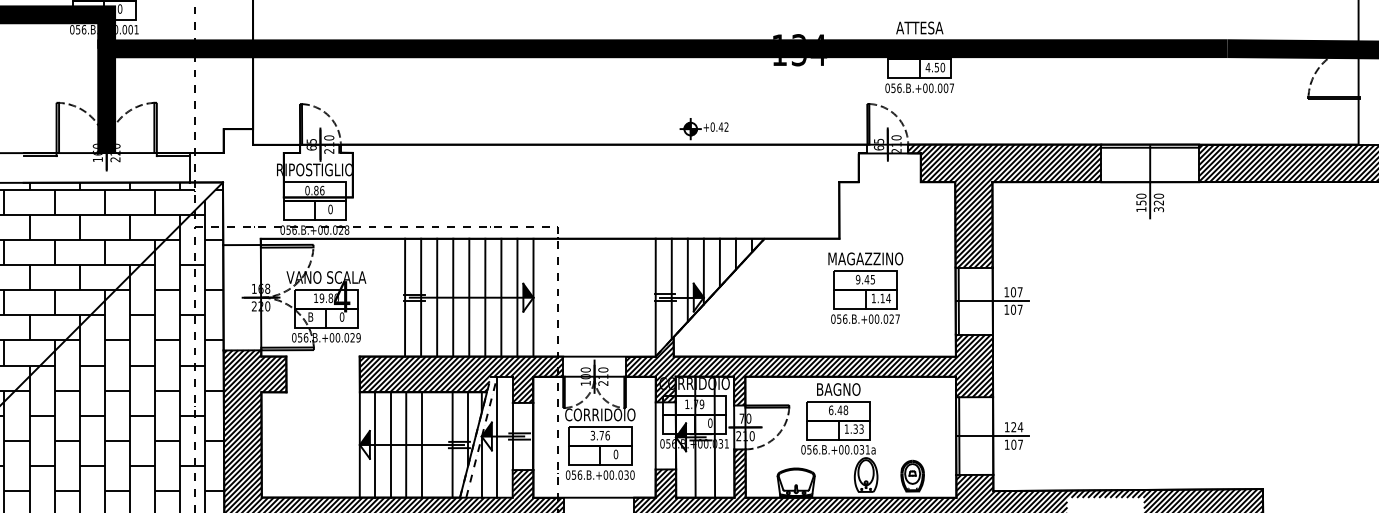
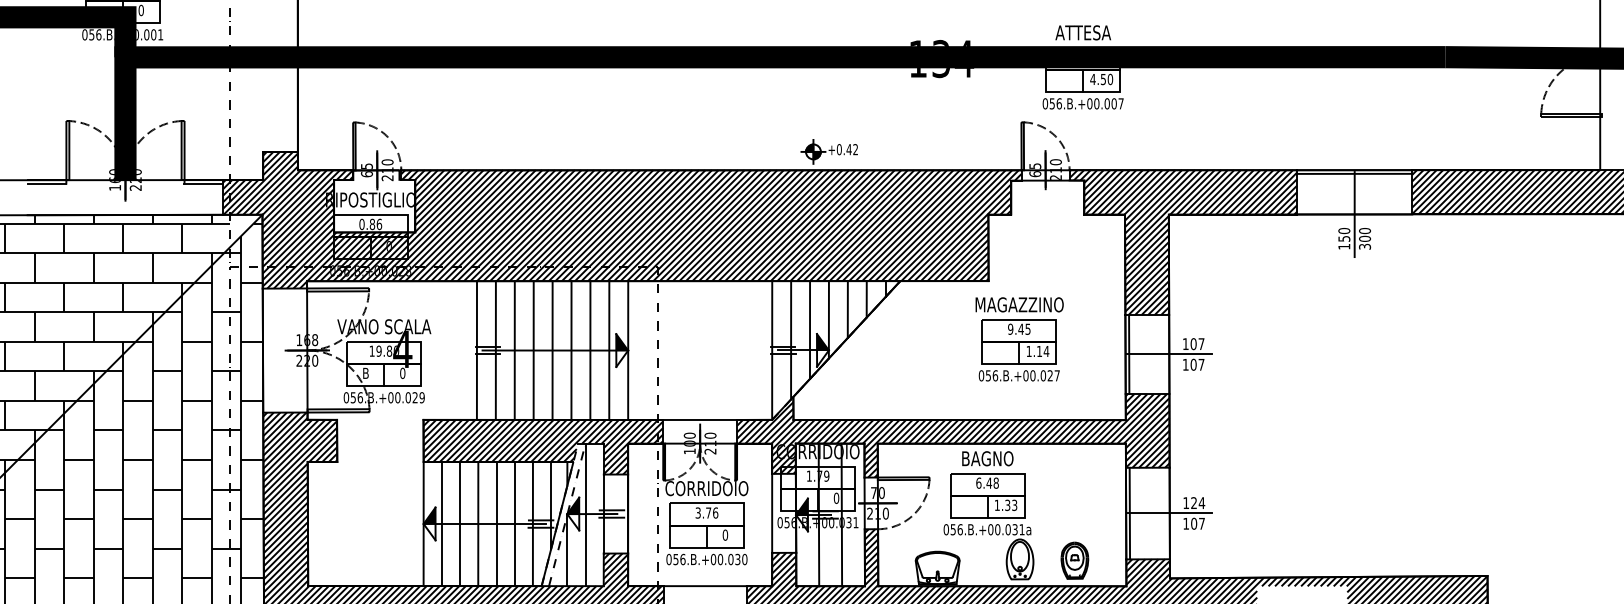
hatch: (528, 187) -> (622, 220), added
text: (1158, 202) -> (1364, 238), 320 -> 300
line: (437, 444) -> (515, 523), added

